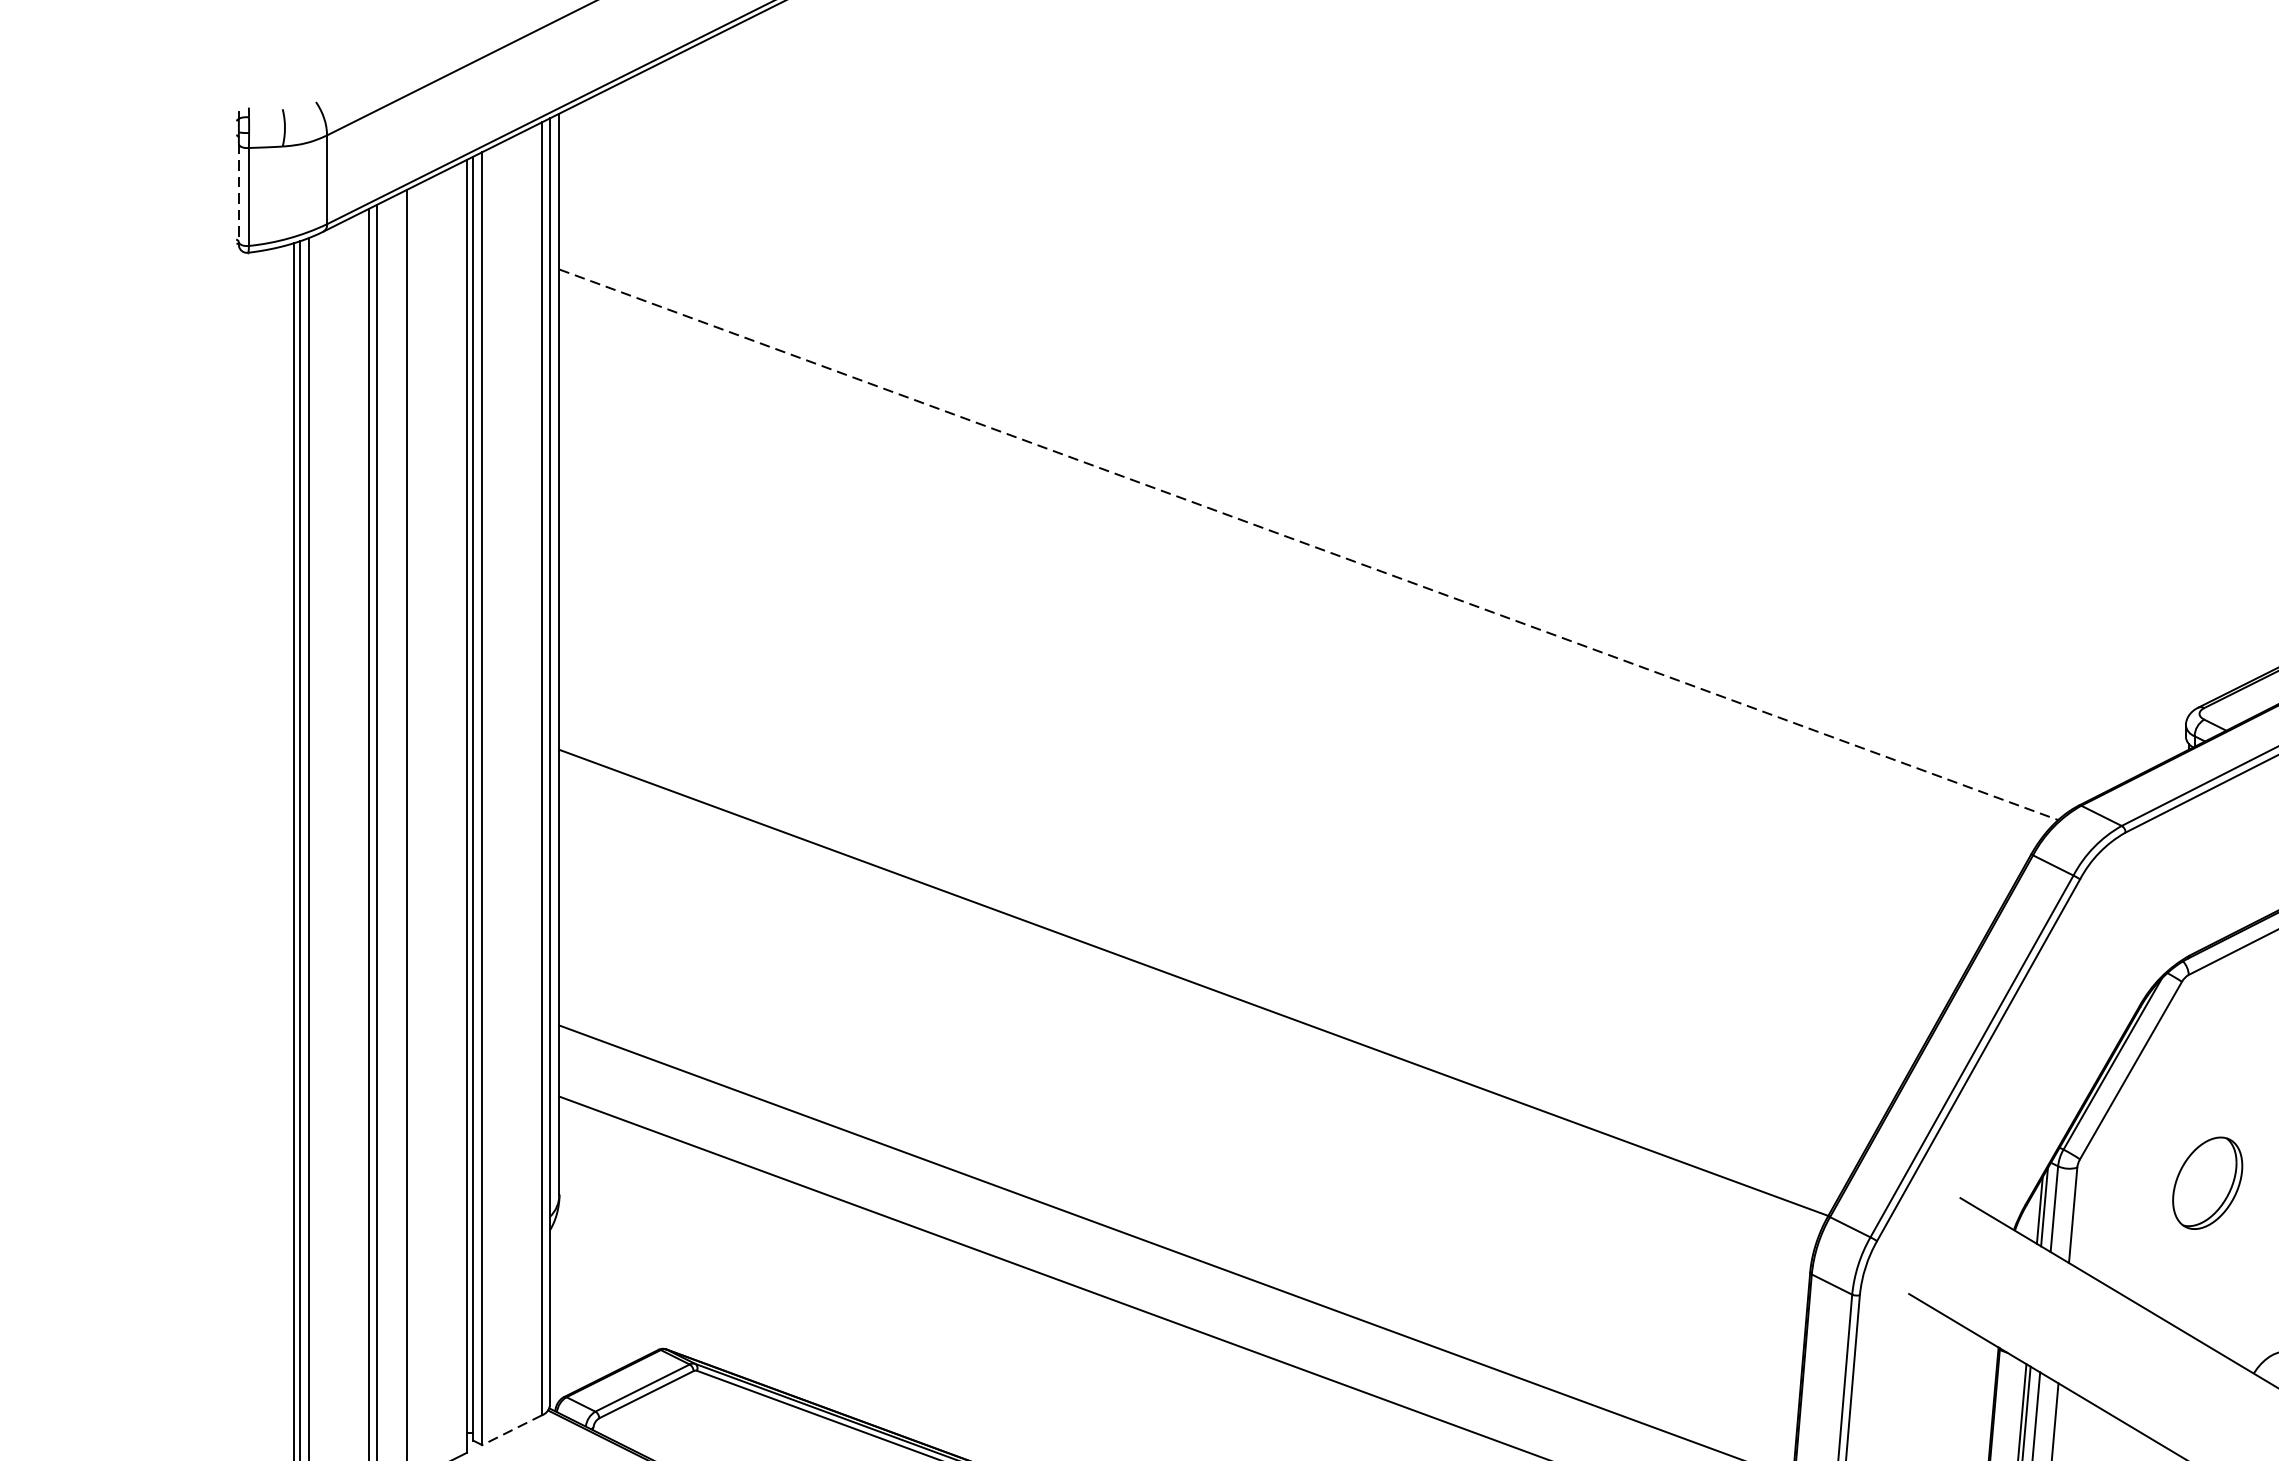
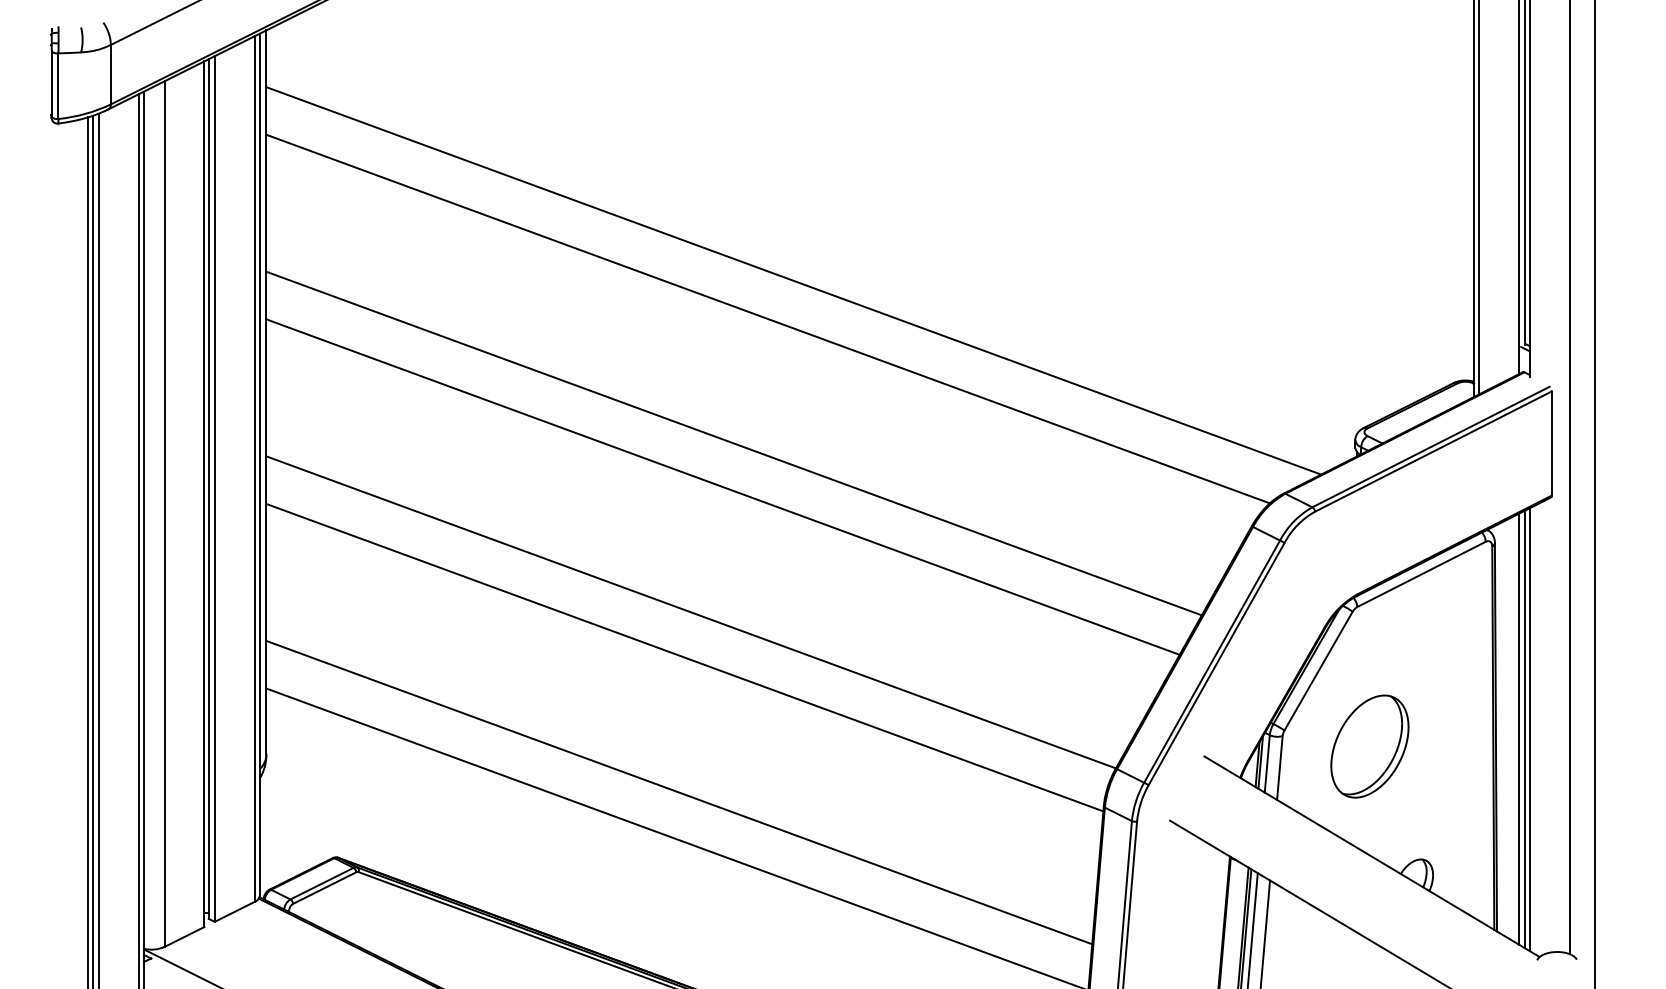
line: (238, 192) -> (51, 83), dashed -> solid
line: (1346, 487) -> (793, 280), added
line: (1309, 545) -> (768, 319), dashed -> solid
line: (1257, 730) -> (733, 443), added
line: (1240, 794) -> (722, 486), added
line: (1183, 1050) -> (684, 657), added
part: (2207, 1183) -> (1369, 746), size x1.67
line: (511, 1431) -> (234, 912), dashed -> solid

